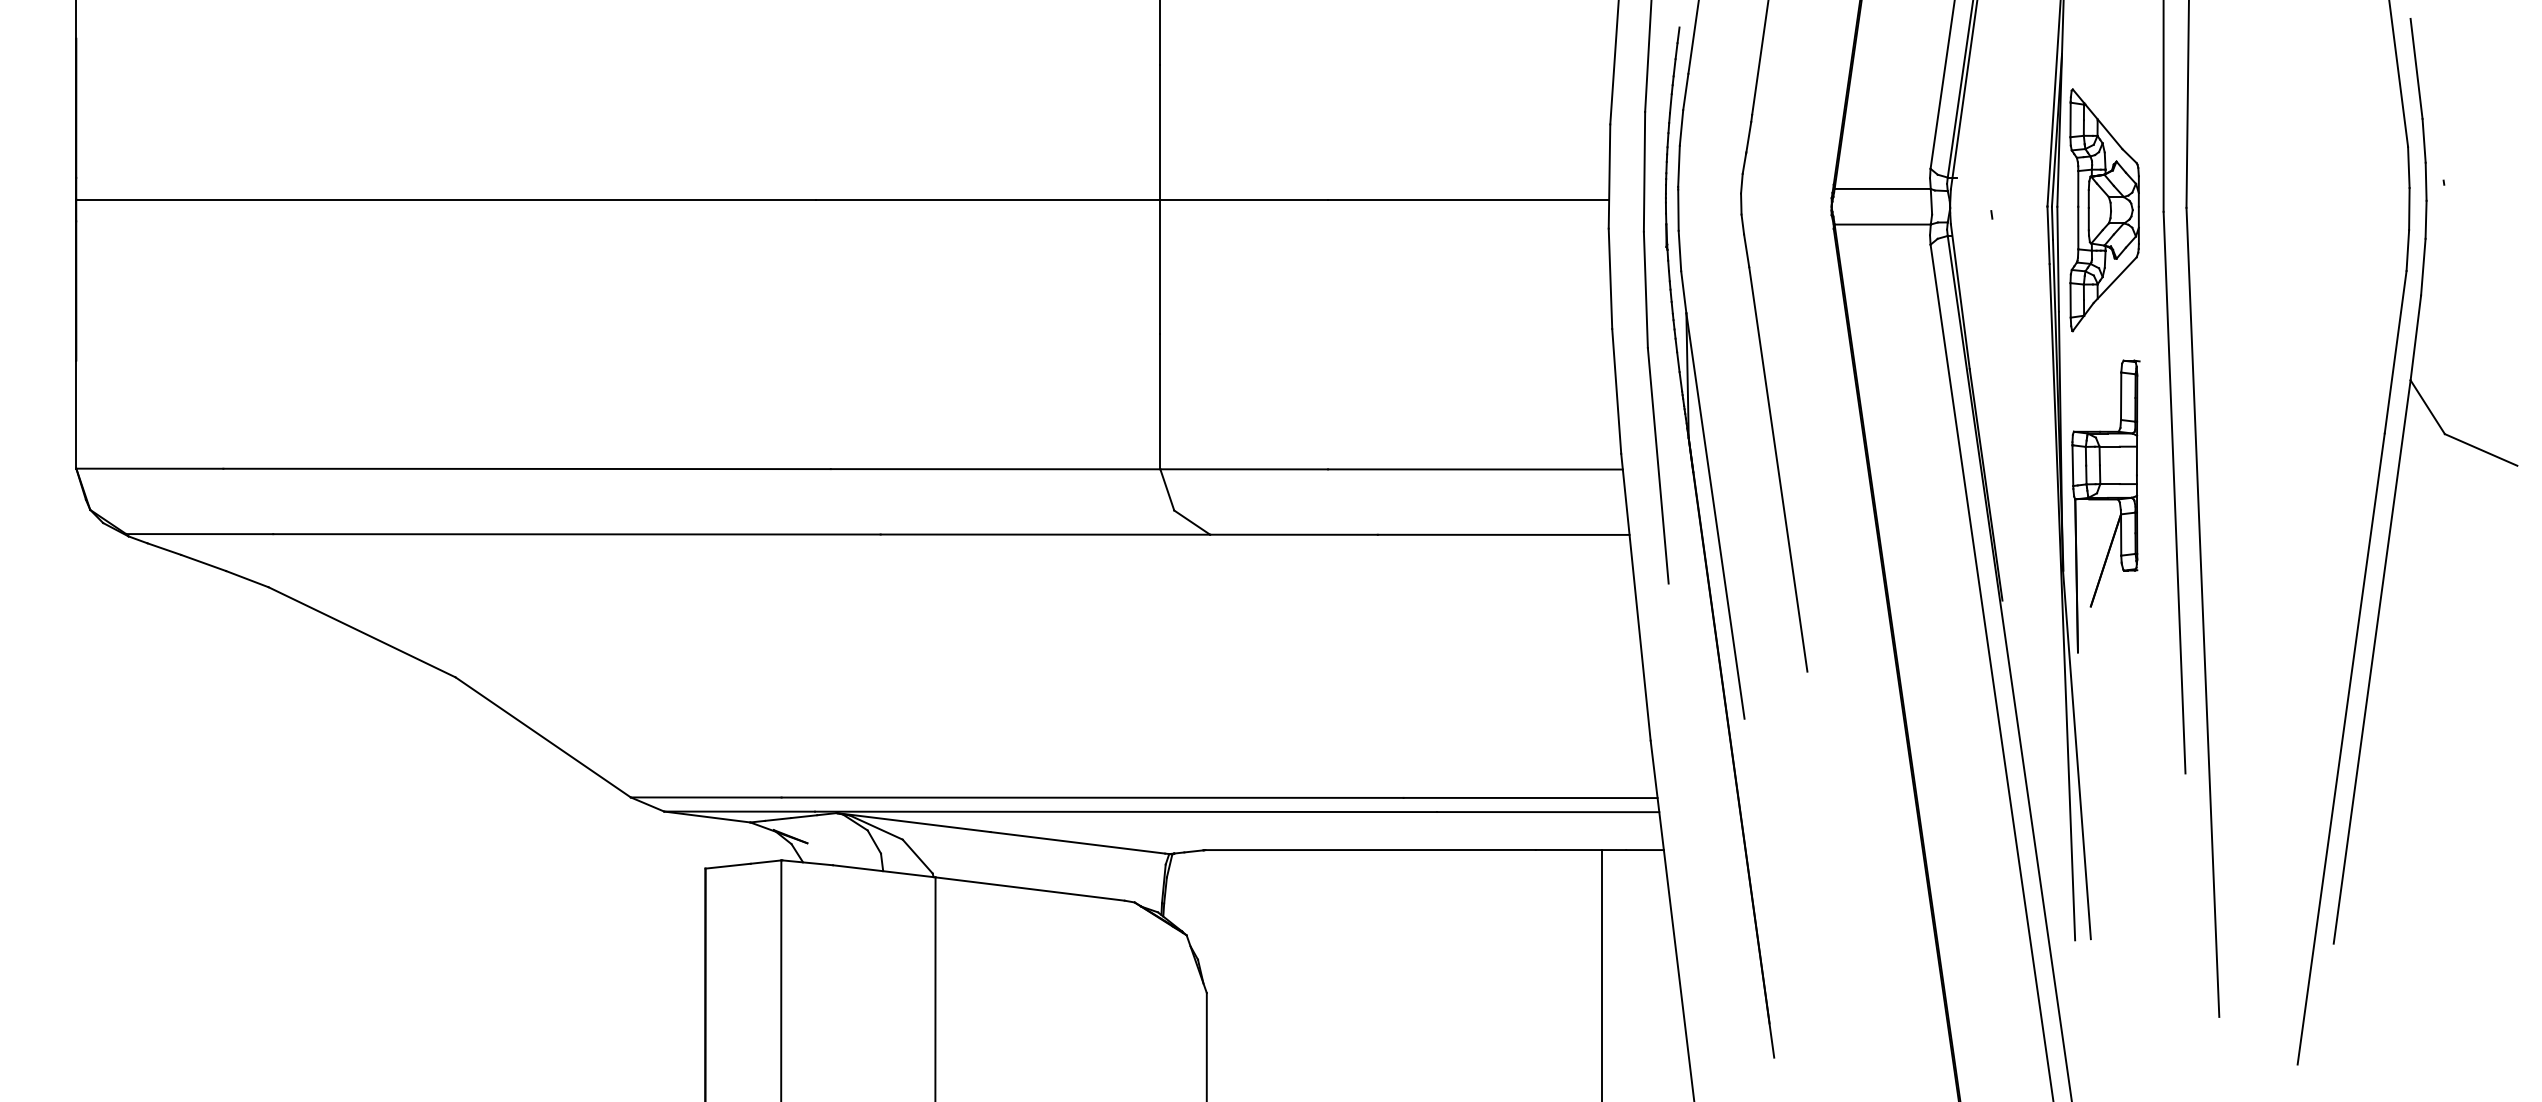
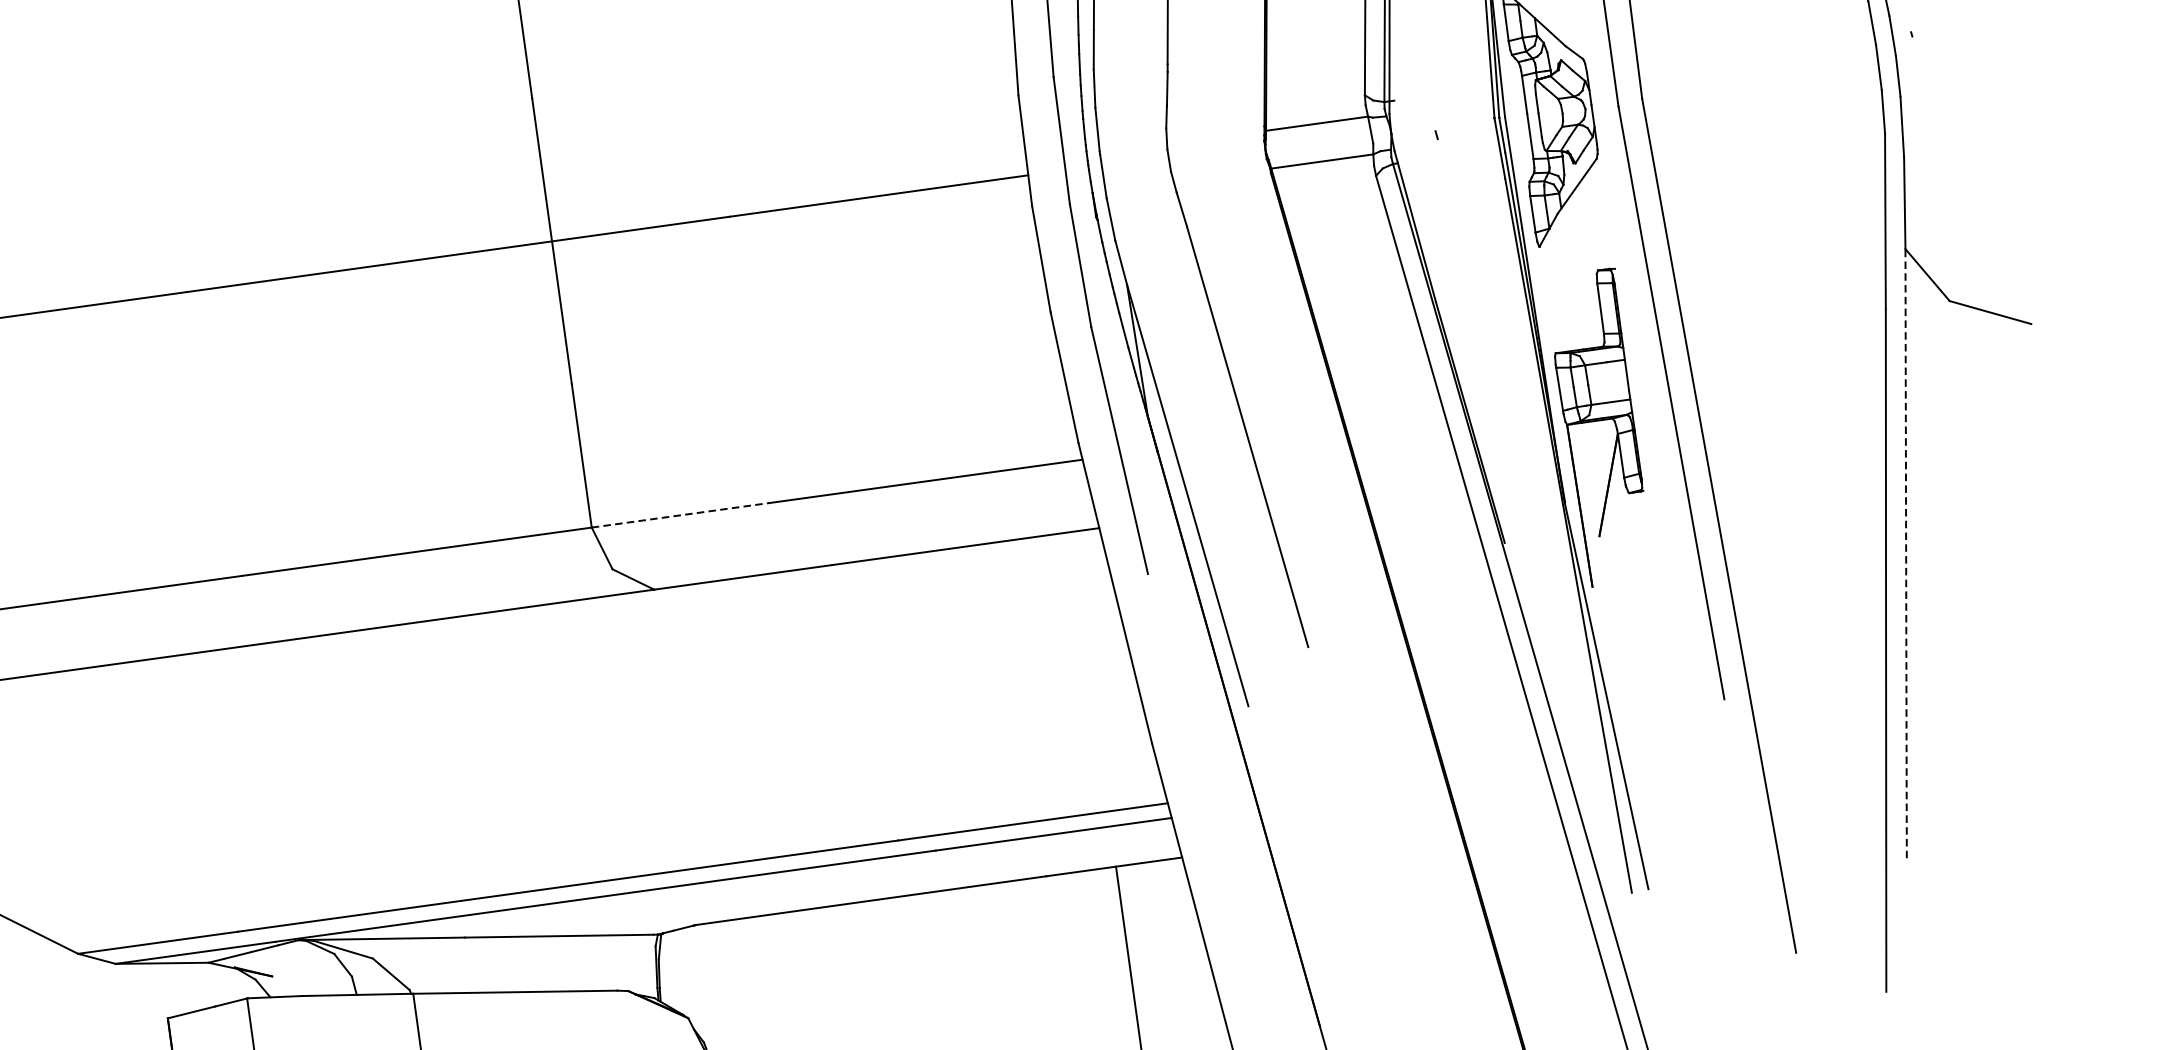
line: (1244, 469) -> (681, 515), solid -> dashed
line: (2372, 661) -> (1906, 553), solid -> dashed

